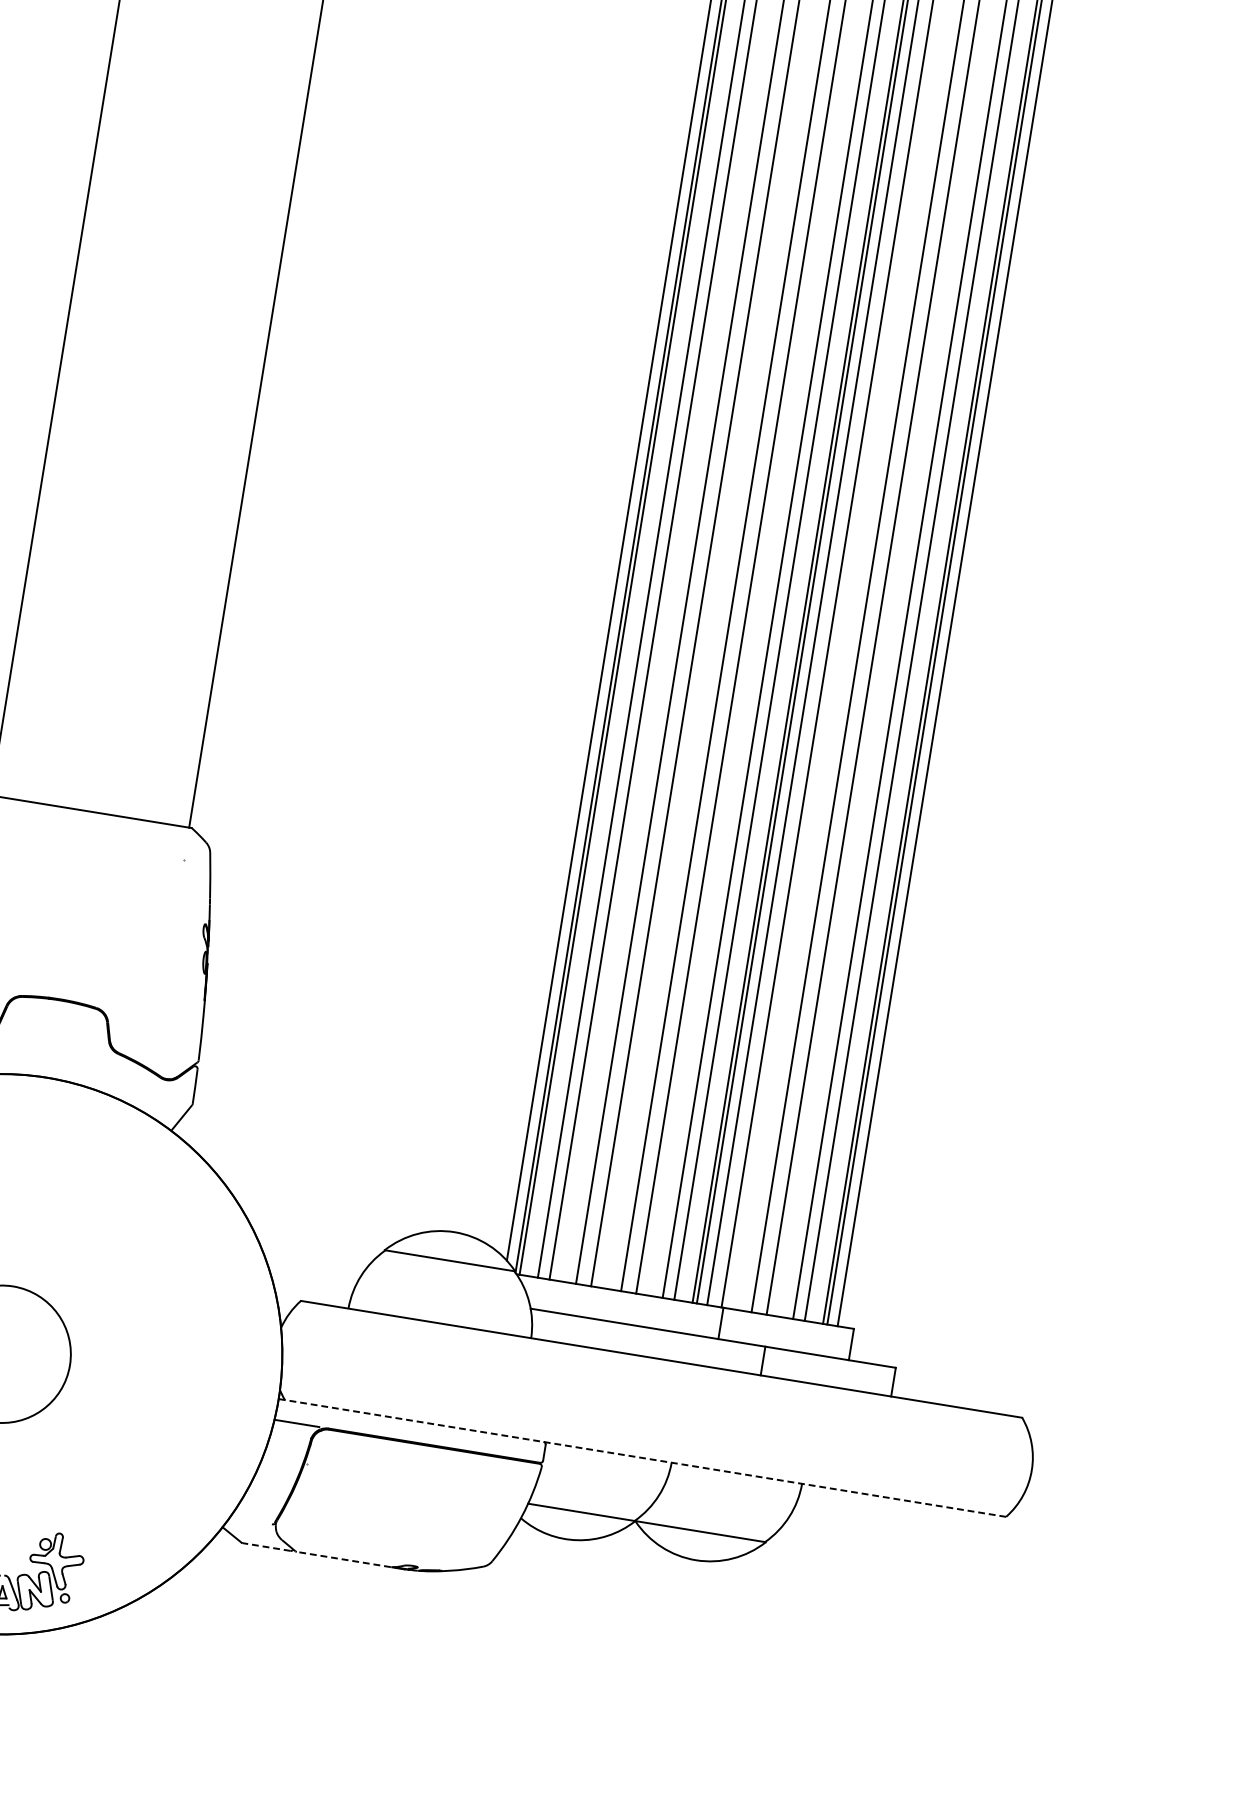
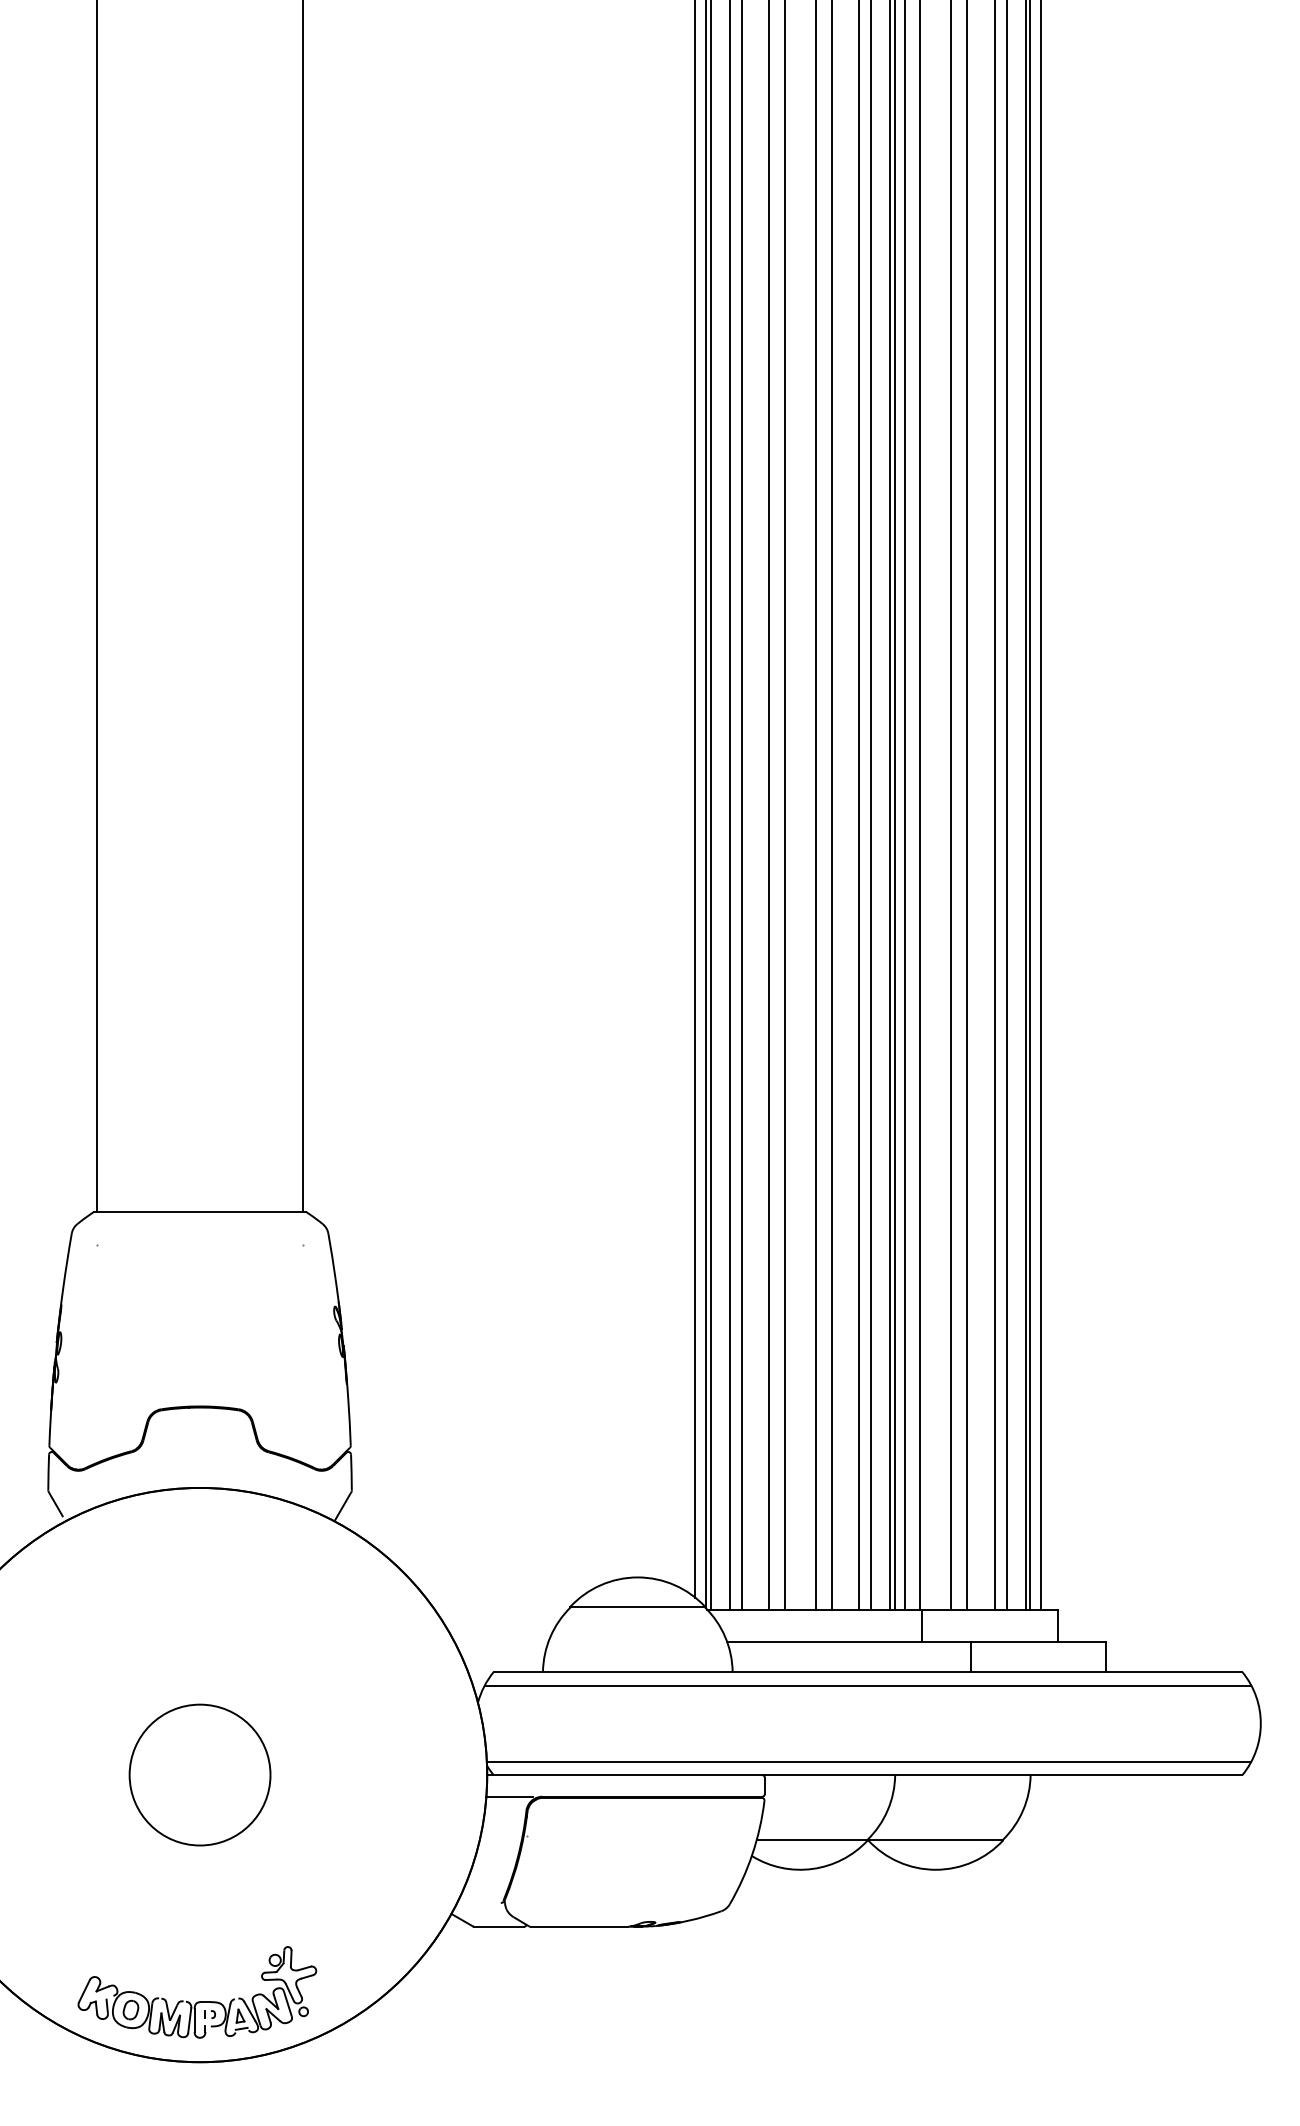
line: (658, 1372) -> (867, 1685), added
line: (648, 1445) -> (868, 1761), added
line: (642, 1458) -> (864, 1775), dashed -> solid
line: (266, 1546) -> (499, 1926), dashed -> solid
line: (343, 1559) -> (579, 1926), dashed -> solid

